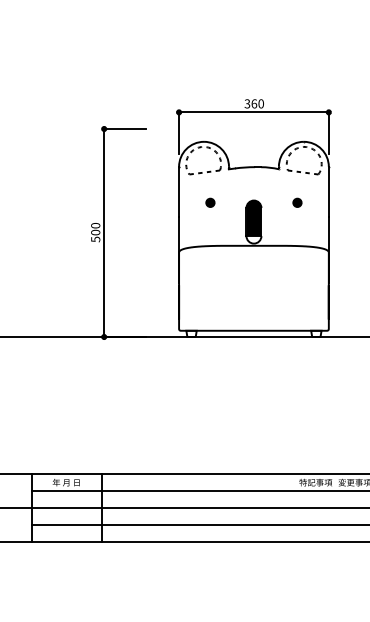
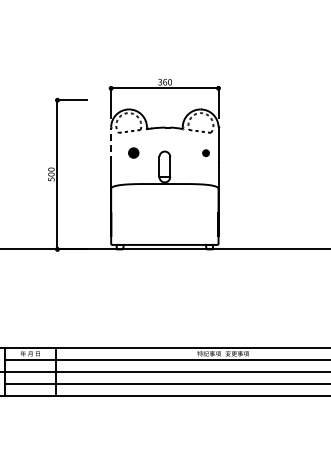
line: (179, 192) -> (111, 145), solid -> dashed
part: (210, 203) -> (133, 153), size x1.6
part: (296, 203) -> (205, 153), moved
fill: (253, 218) -> (164, 164), removed

